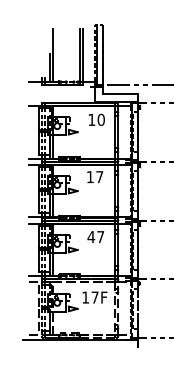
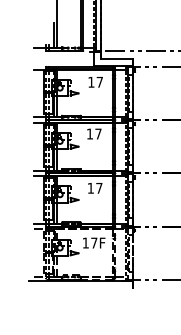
text: (100, 119) -> (99, 81), 10 -> 17
text: (90, 237) -> (90, 188), 47 -> 17

